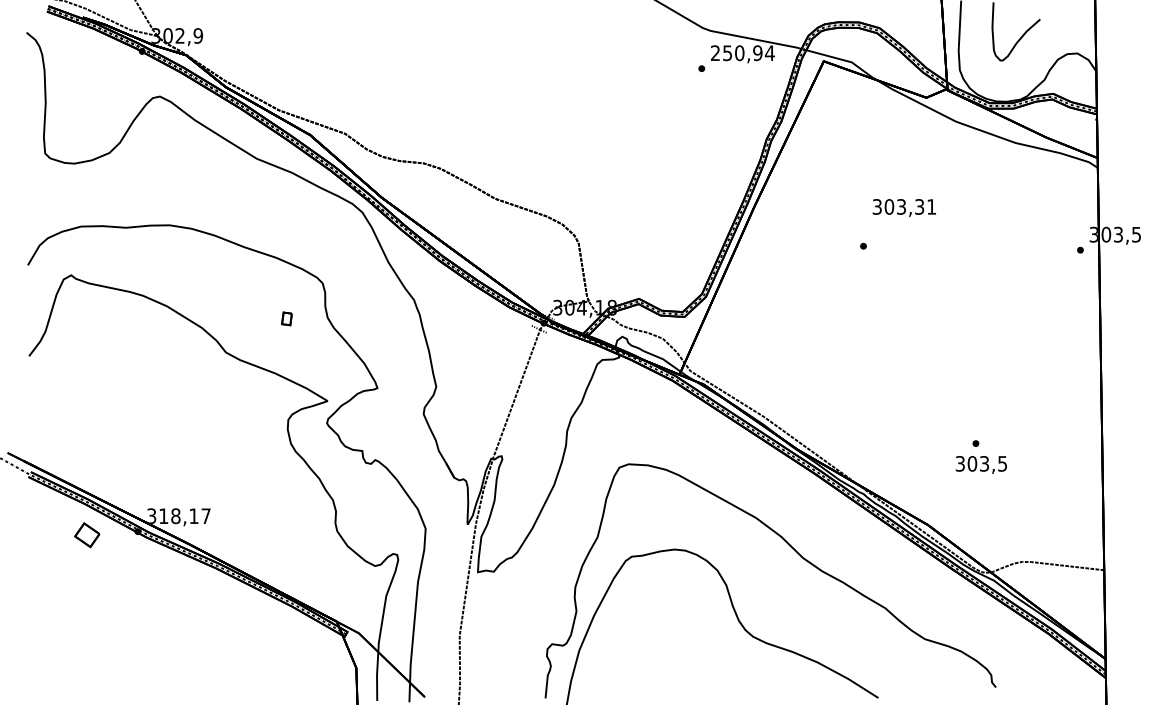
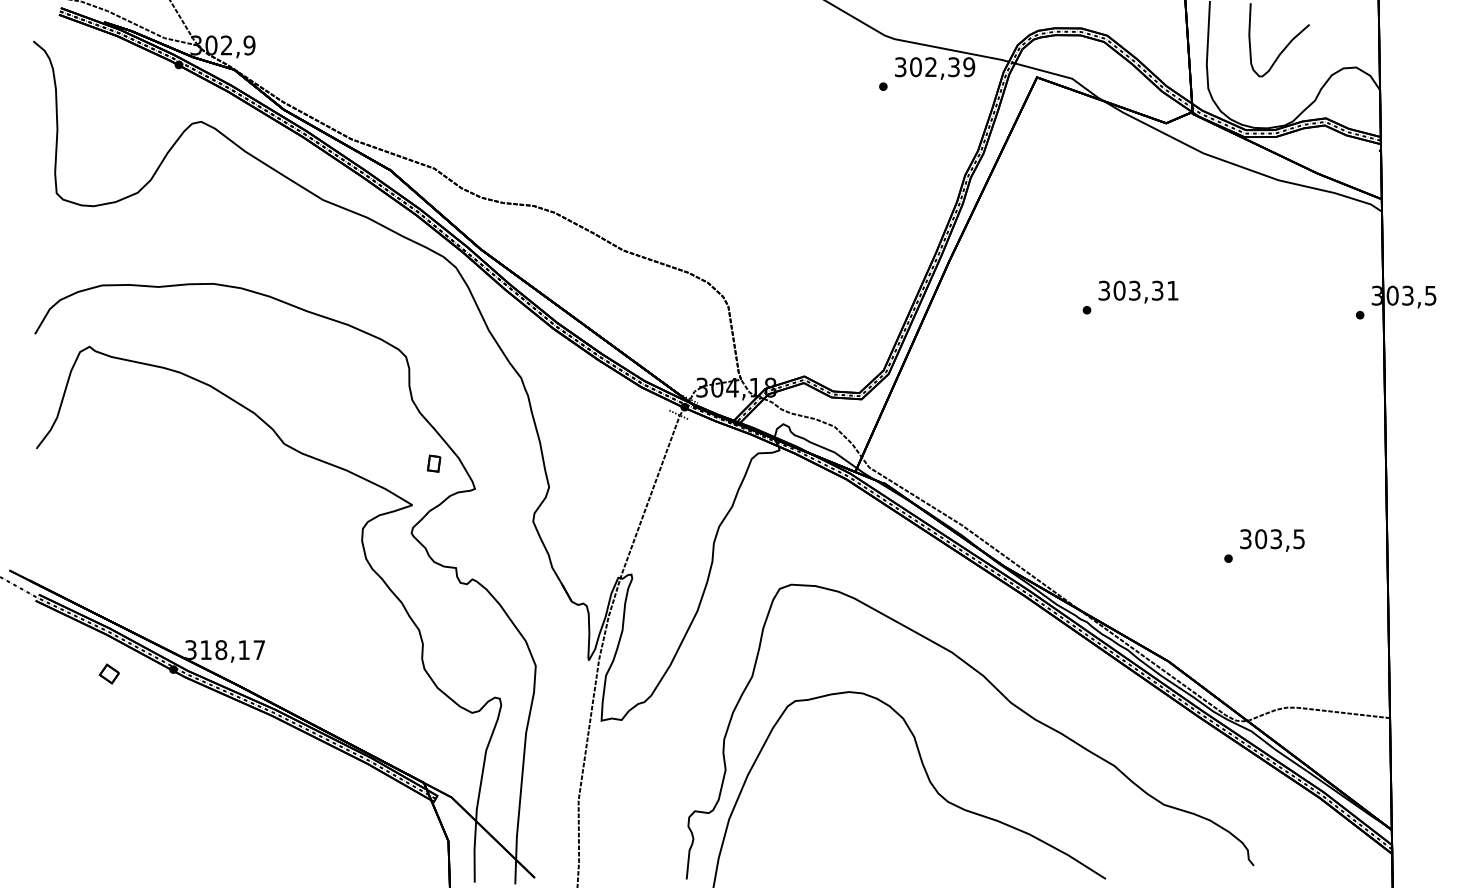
text: (743, 53) -> (935, 67), 250,94 -> 302,39
text: (904, 207) -> (1138, 291), moved
part: (287, 318) -> (434, 463), moved
text: (981, 464) -> (1272, 540), moved
part: (86, 534) -> (108, 673), size x0.62

